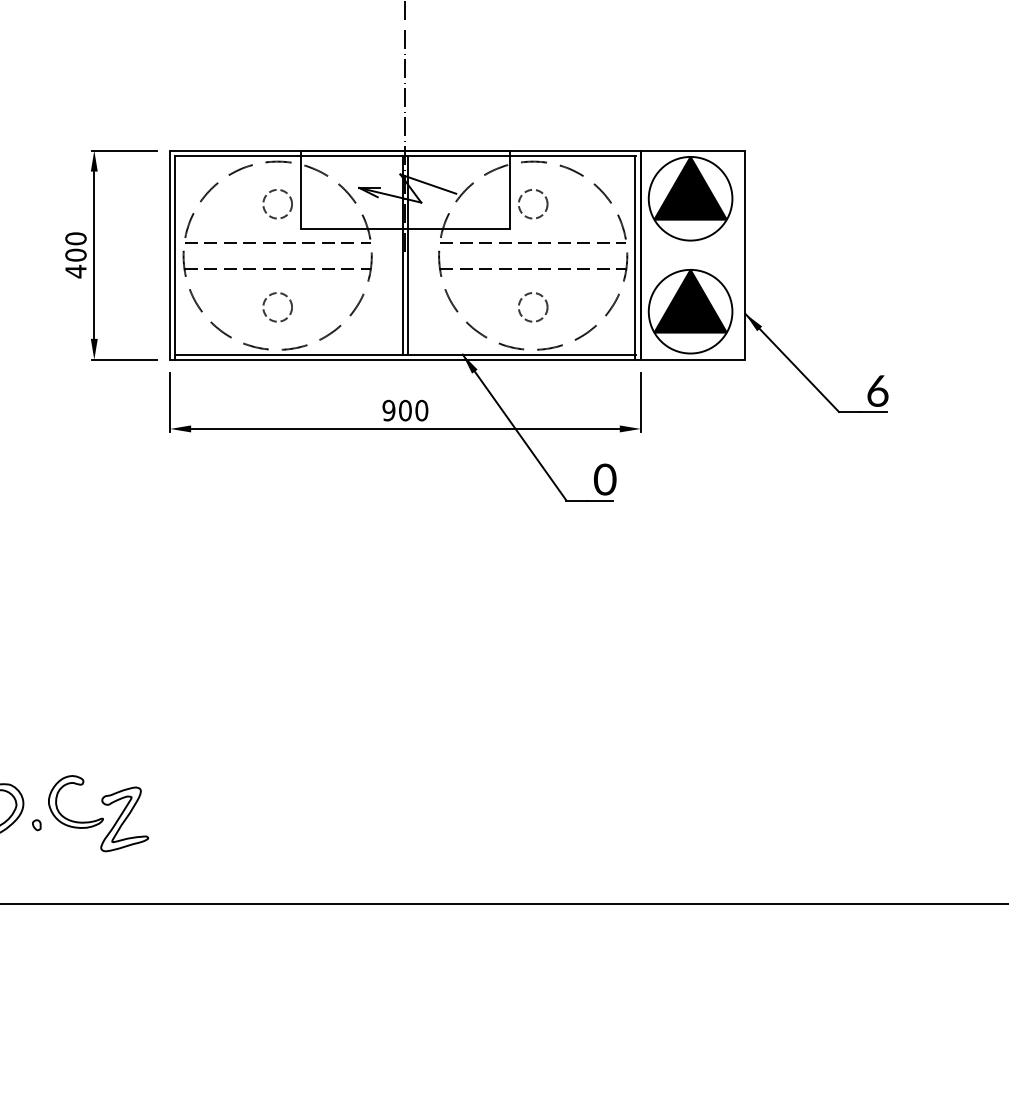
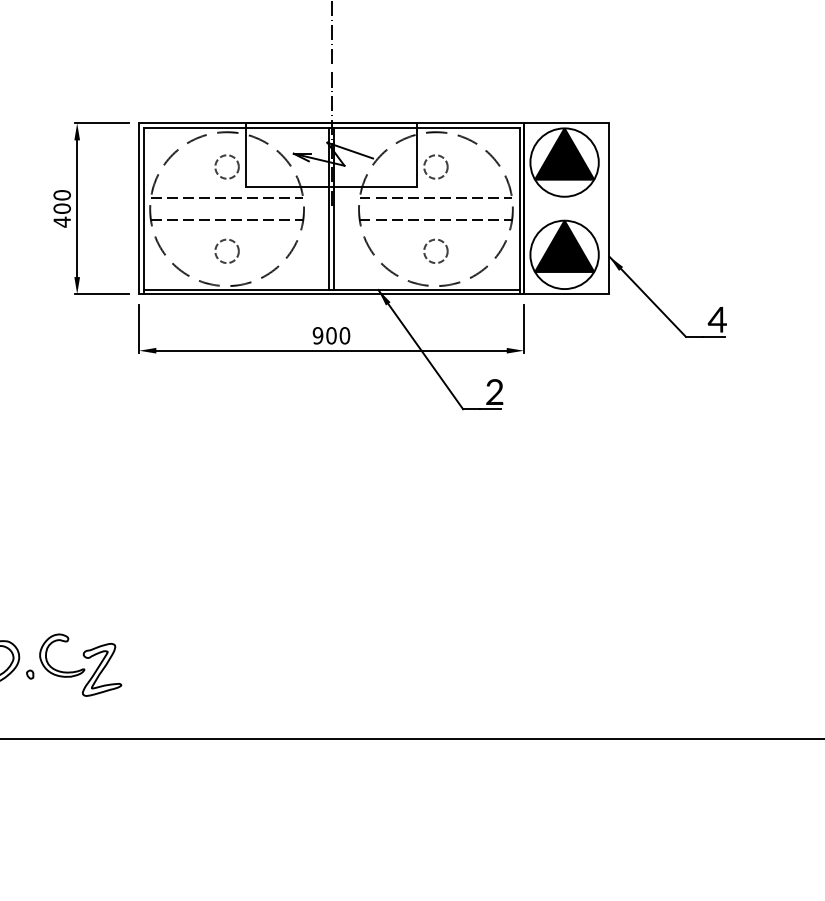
text: (877, 390) -> (717, 319), 6 -> 4
text: (604, 479) -> (494, 392), 0 -> 2

